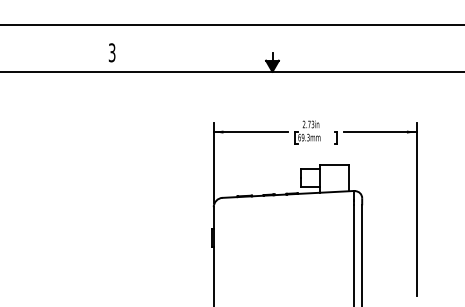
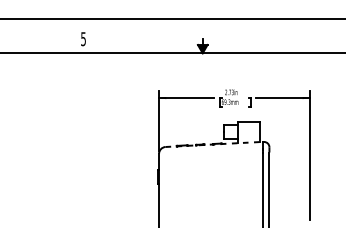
text: (112, 52) -> (83, 38), 3 -> 5
line: (288, 194) -> (214, 144), solid -> dashed

